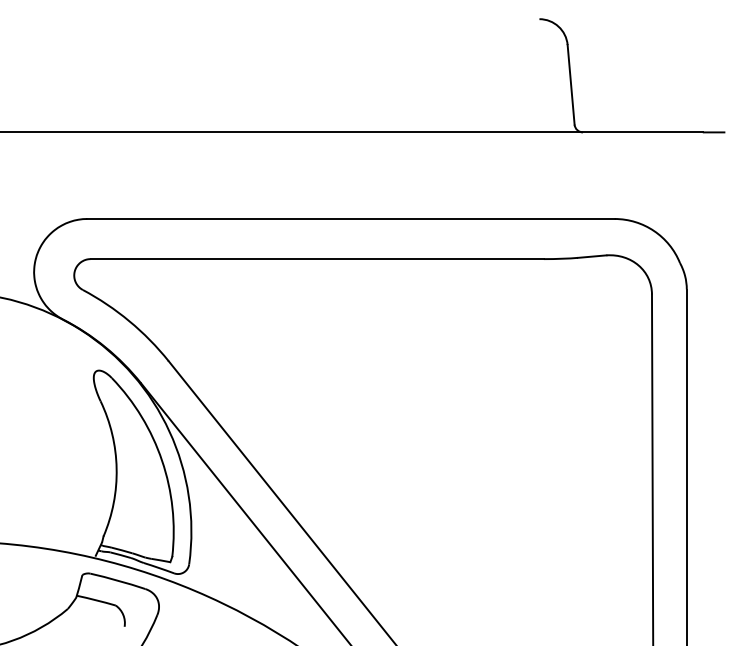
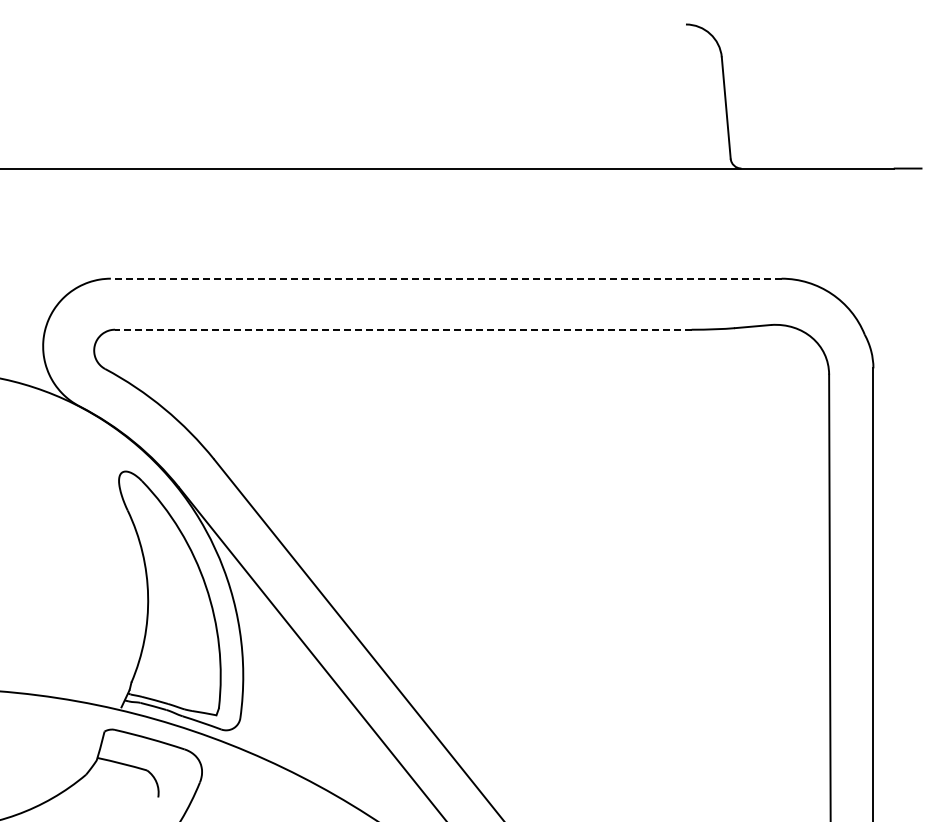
line: (350, 218) -> (445, 278), solid -> dashed
line: (316, 258) -> (402, 329), solid -> dashed

